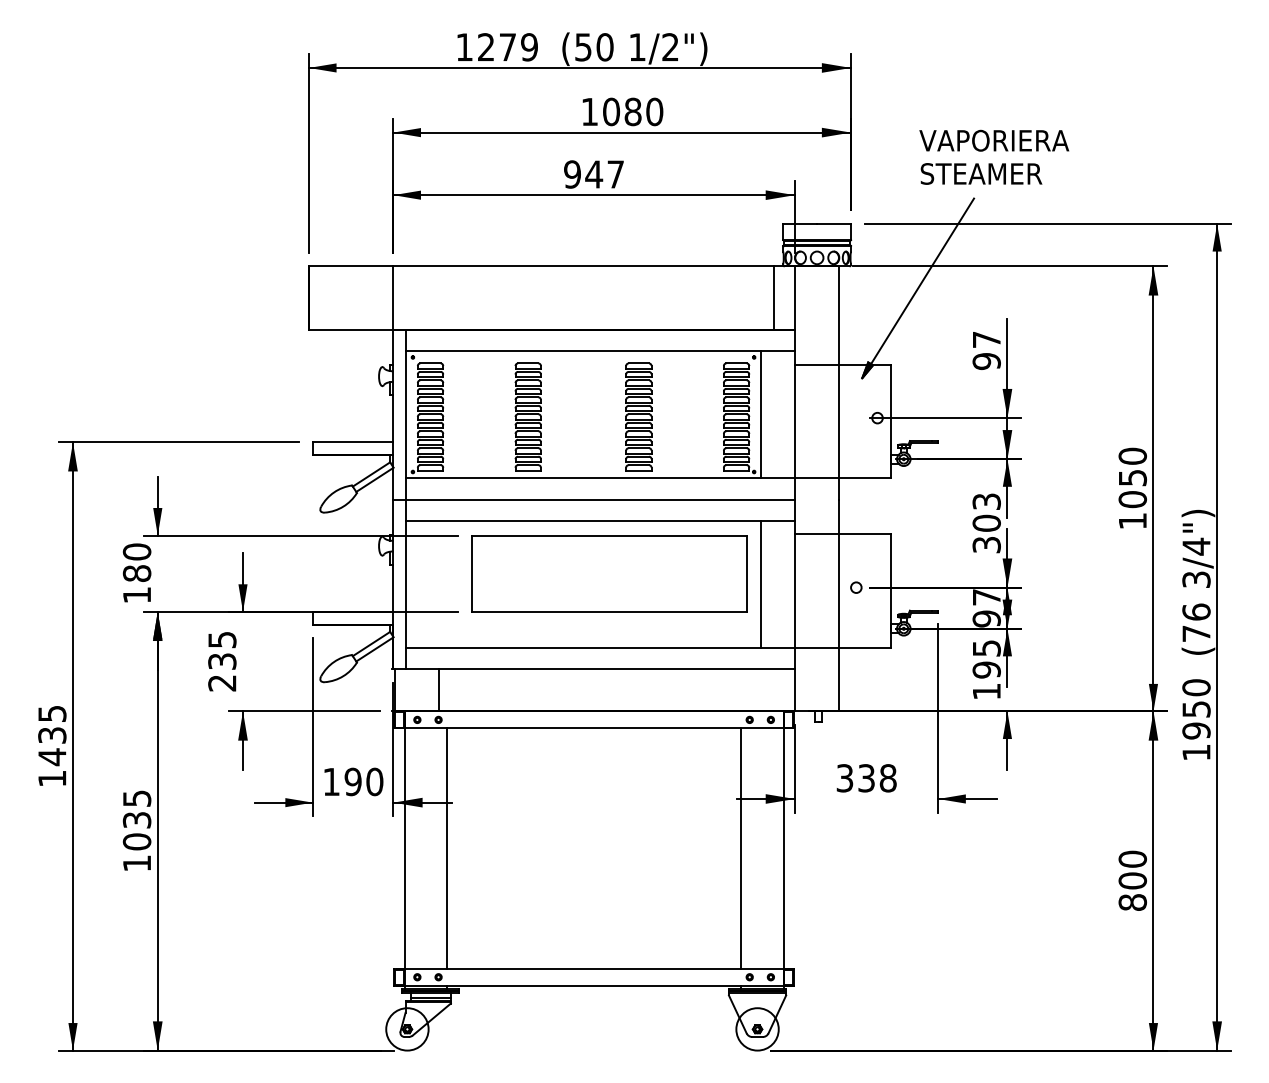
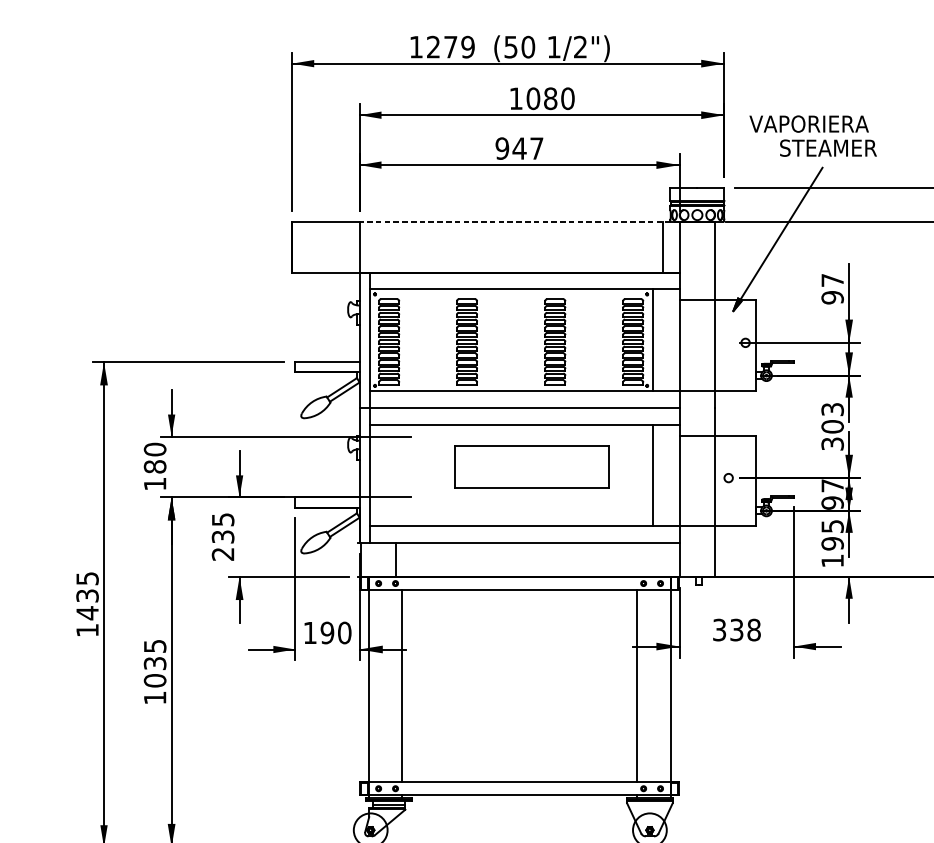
text: (994, 140) -> (809, 123), moved
line: (594, 266) -> (519, 221), solid -> dashed
part: (609, 573) -> (531, 466), size x0.7

